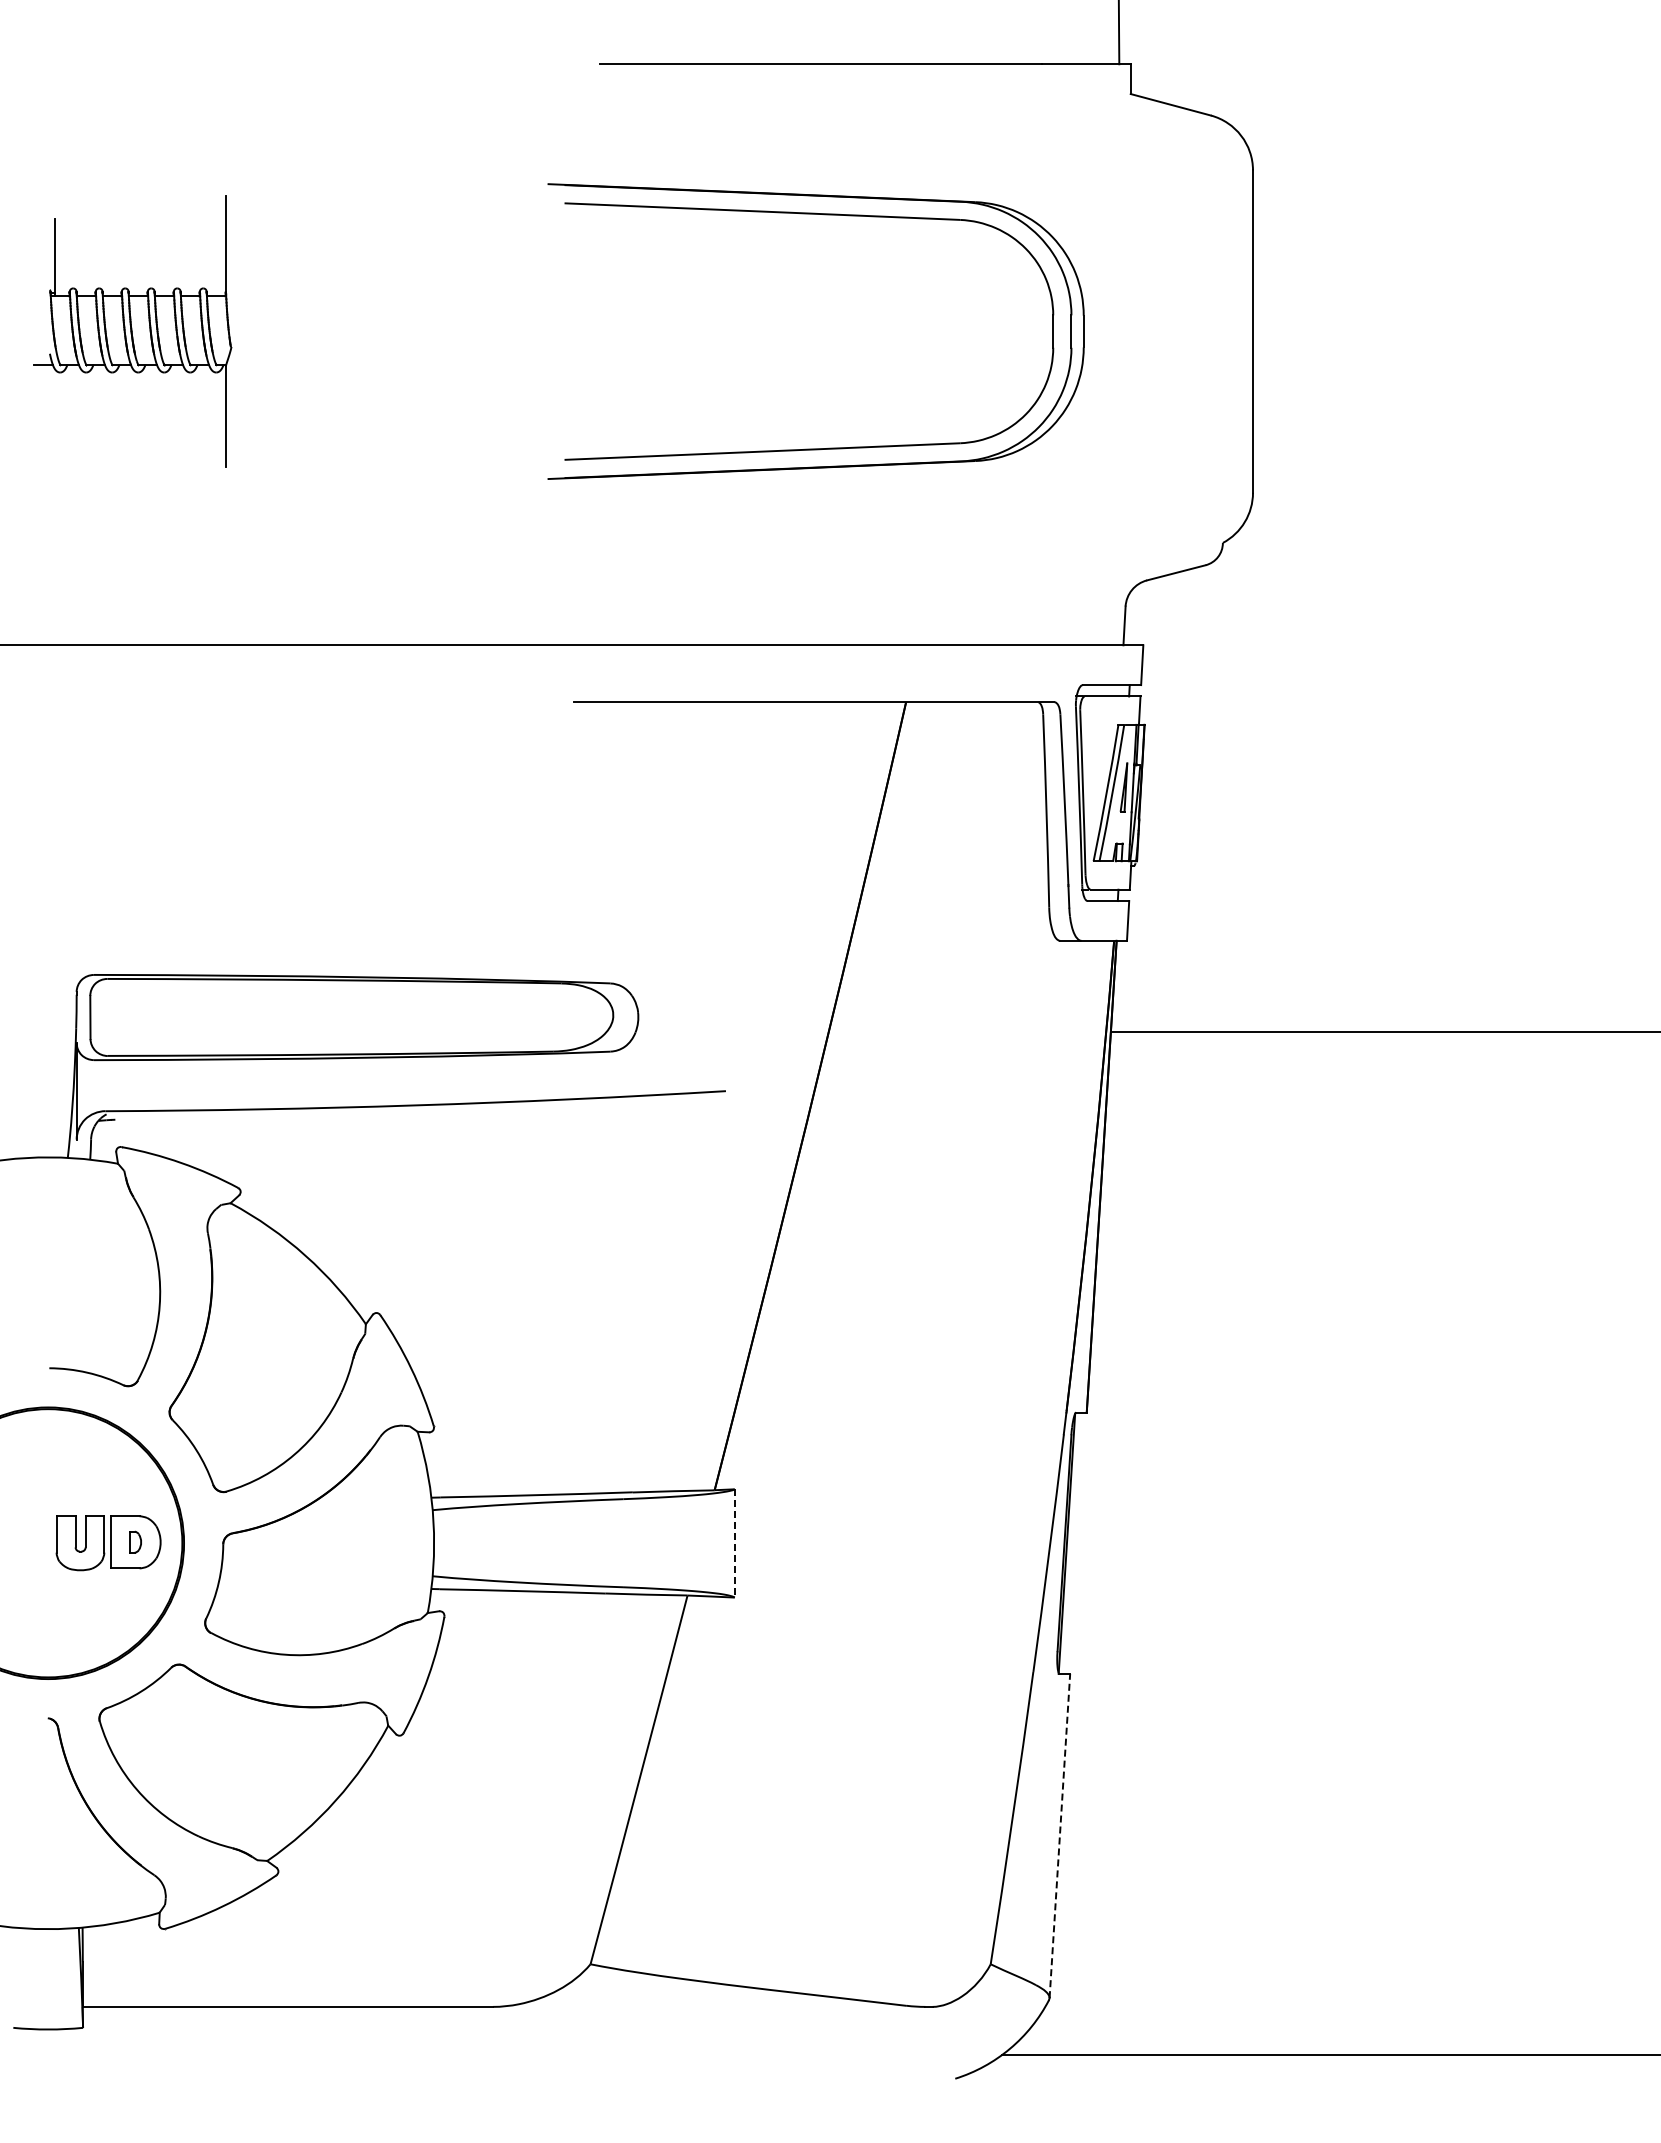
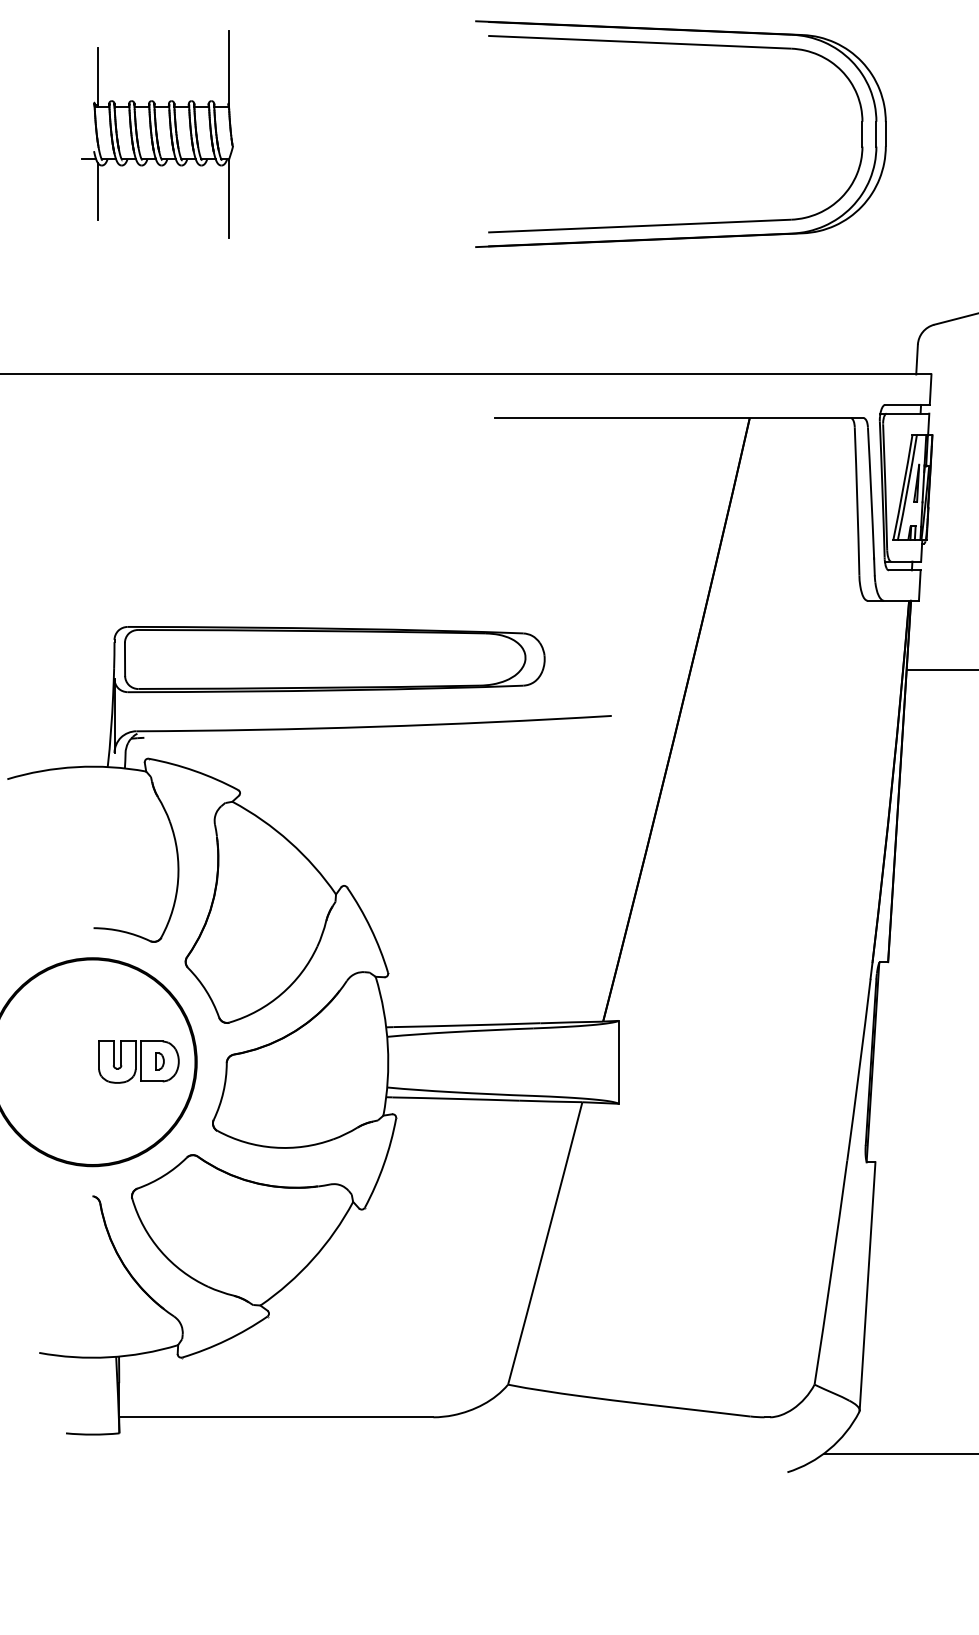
line: (55, 406) -> (98, 191), added
line: (734, 1544) -> (618, 1063), dashed -> solid
line: (1059, 1835) -> (867, 1286), dashed -> solid

